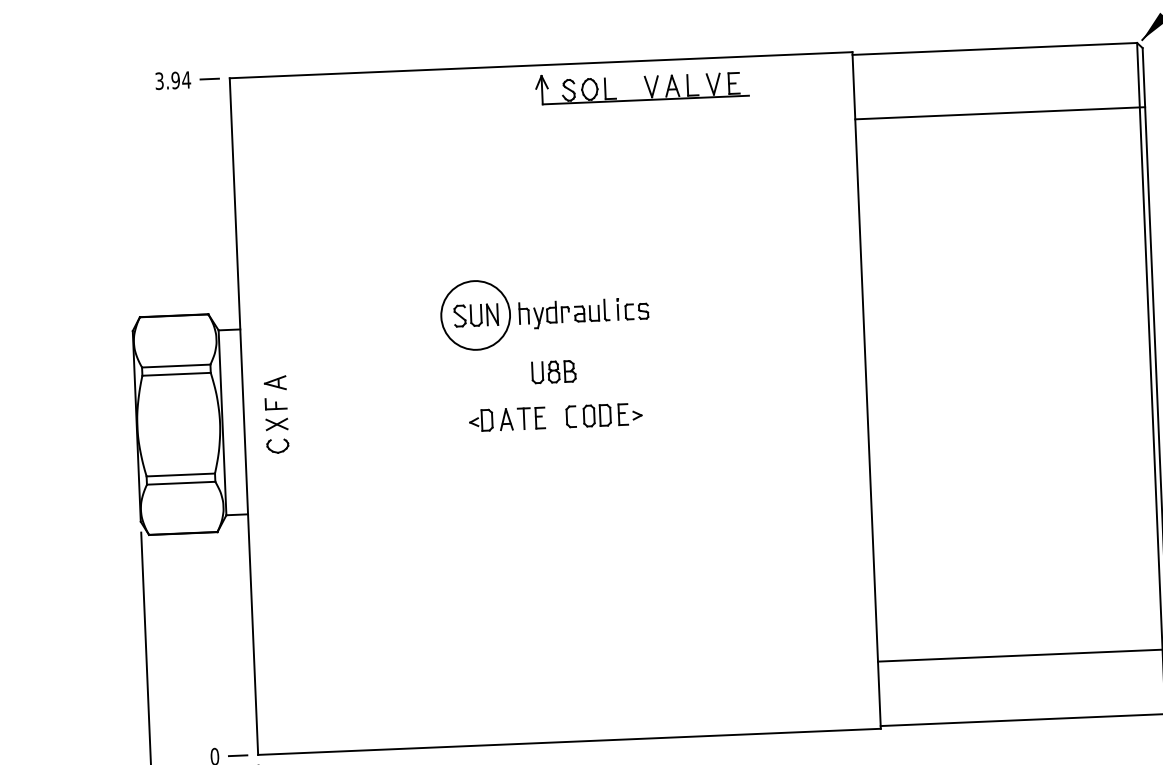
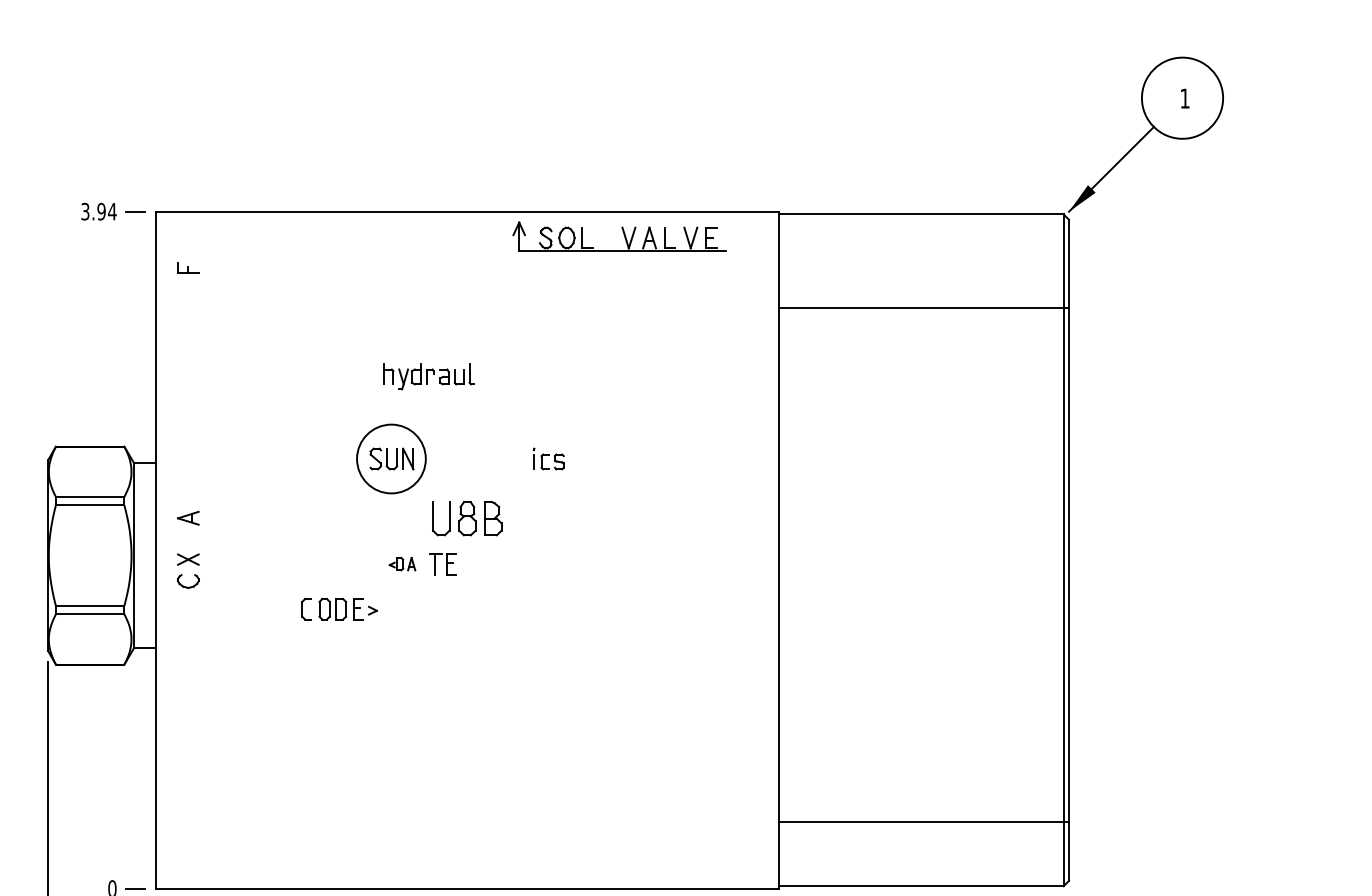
part: (642, 85) -> (619, 236), moved
line: (999, 112) -> (923, 307), moved
part: (563, 314) -> (428, 376), moved
part: (553, 371) -> (466, 518), size x1.6
part: (276, 403) -> (188, 267), moved
part: (604, 414) -> (339, 608), moved
part: (491, 419) -> (402, 563), size x0.6

